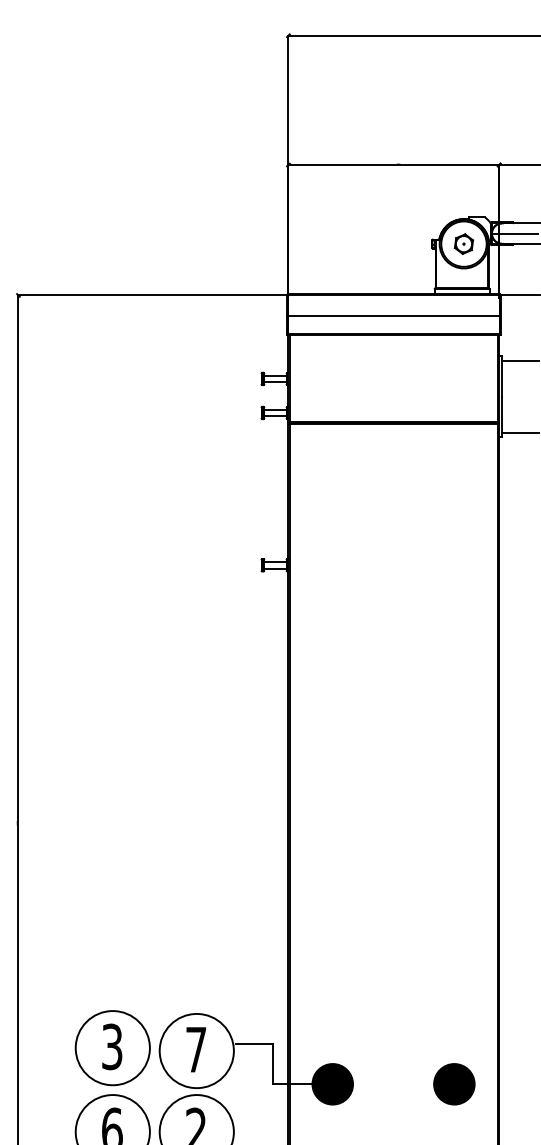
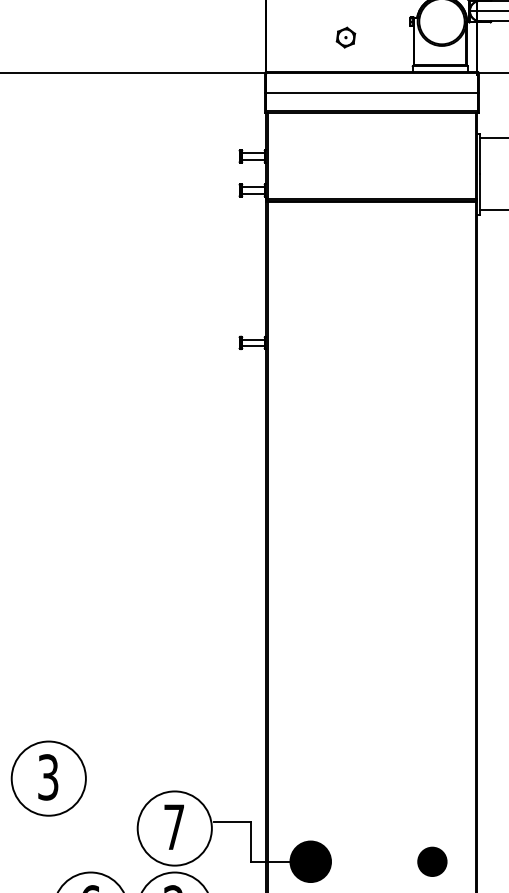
part: (463, 243) -> (345, 36), moved
part: (112, 1048) -> (48, 778), moved
part: (454, 1084) -> (432, 861), size x0.7

